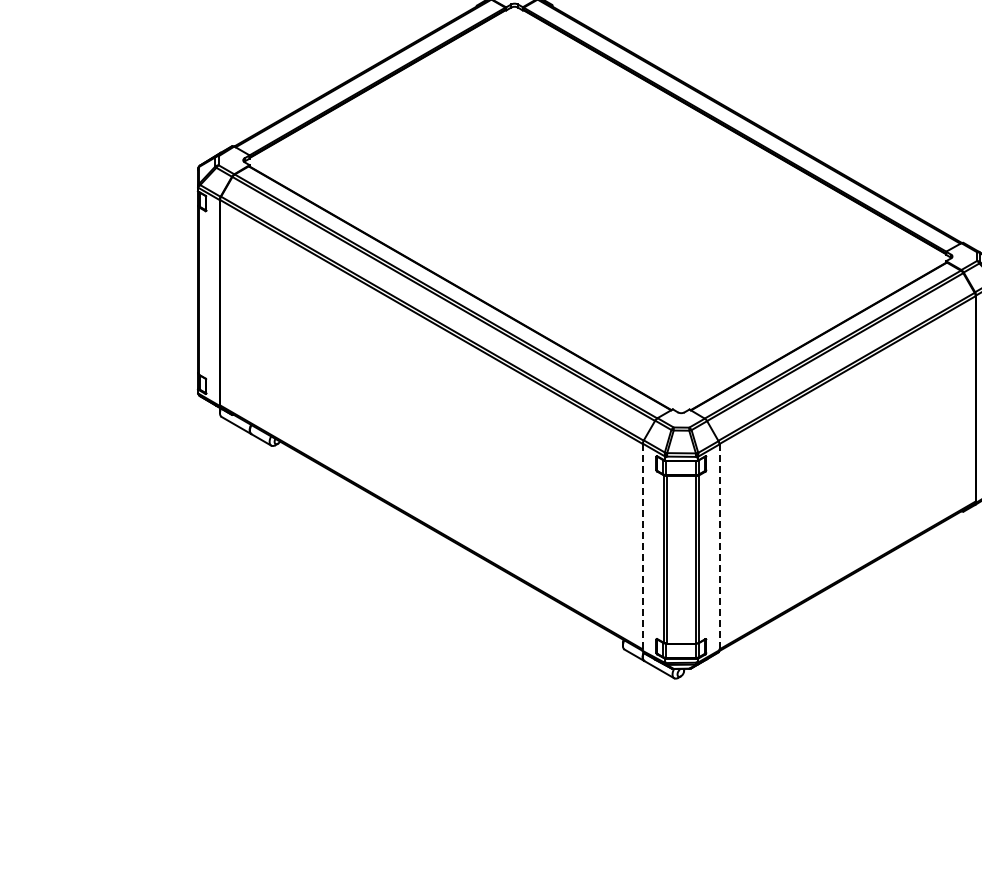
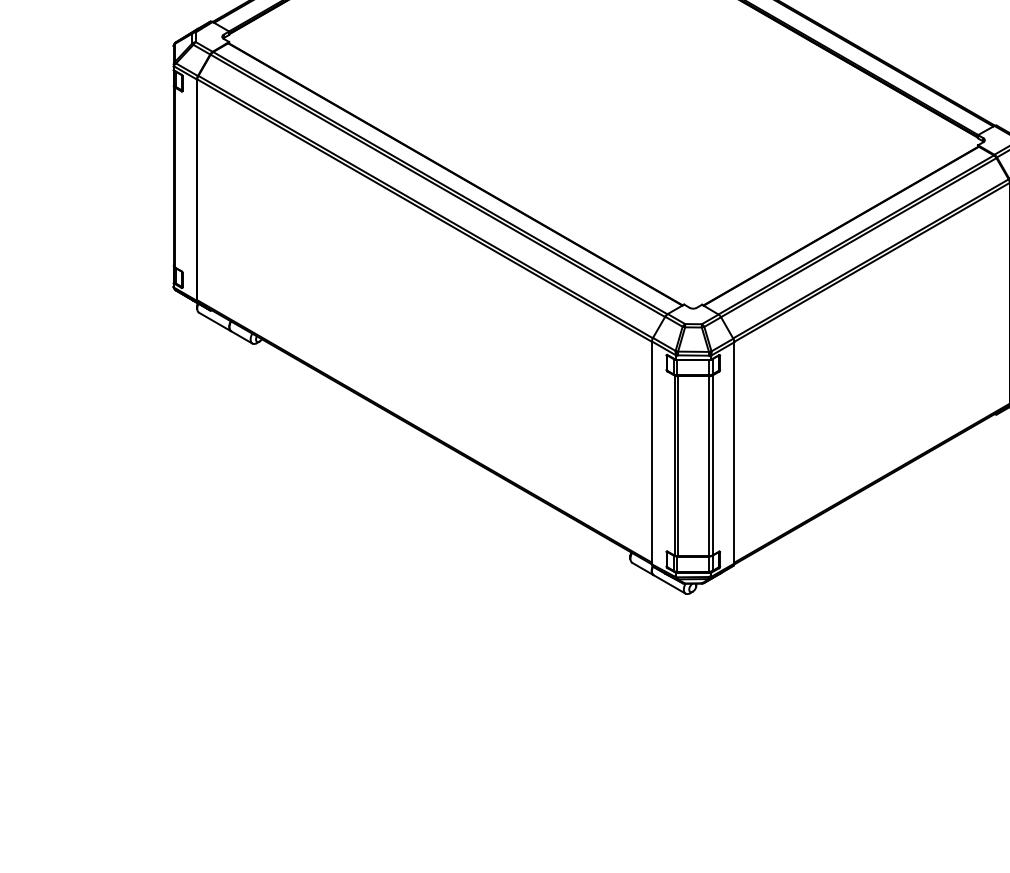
line: (642, 547) -> (651, 453), dashed -> solid
line: (719, 547) -> (734, 453), dashed -> solid

